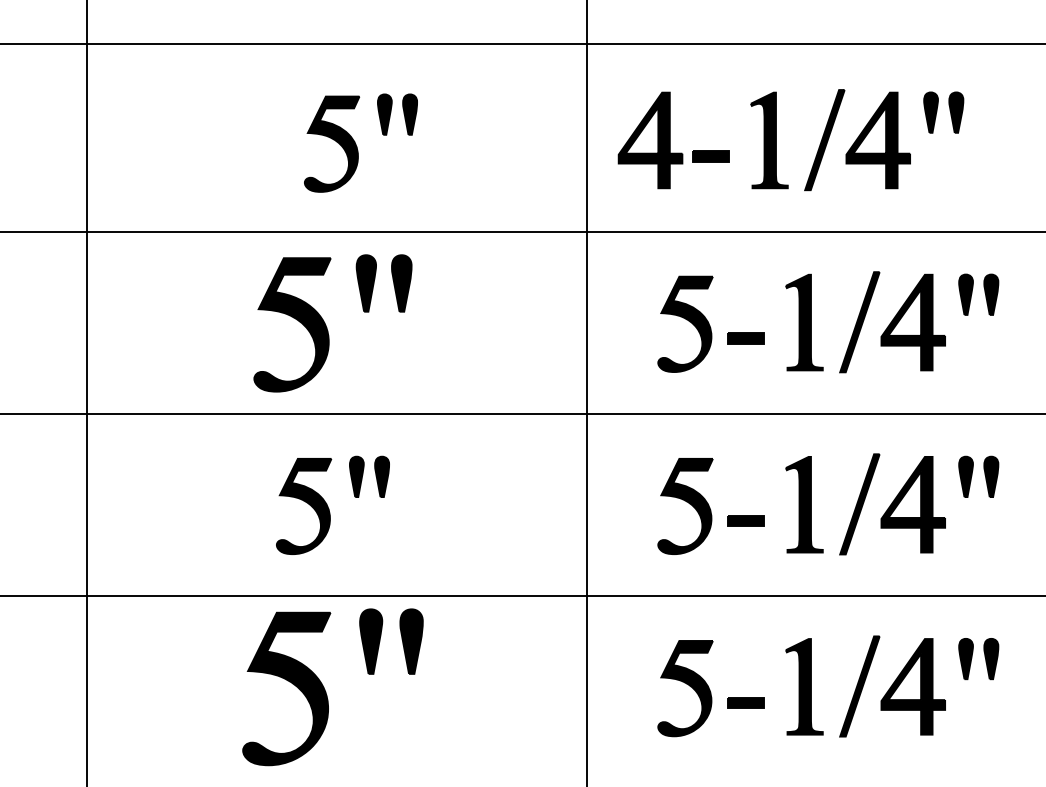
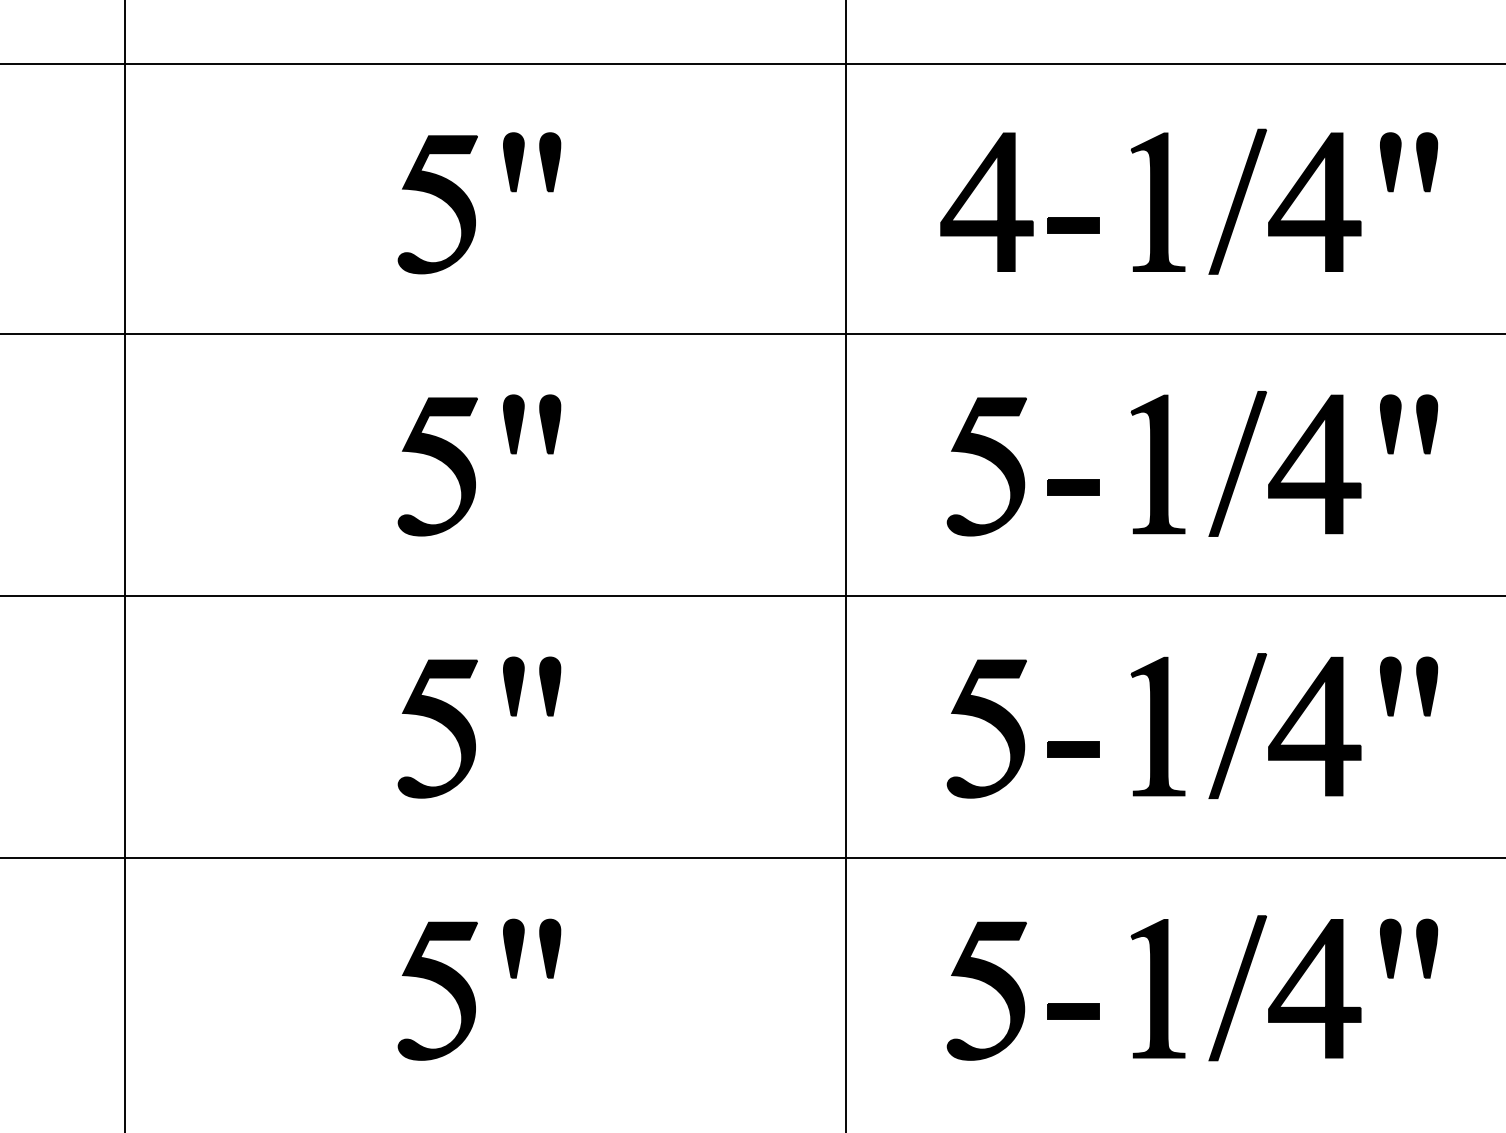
part: (776, 140) -> (1168, 202), moved
part: (360, 142) -> (478, 202), moved
part: (332, 322) -> (478, 464), size x0.71
part: (332, 687) -> (478, 989), size x0.62

